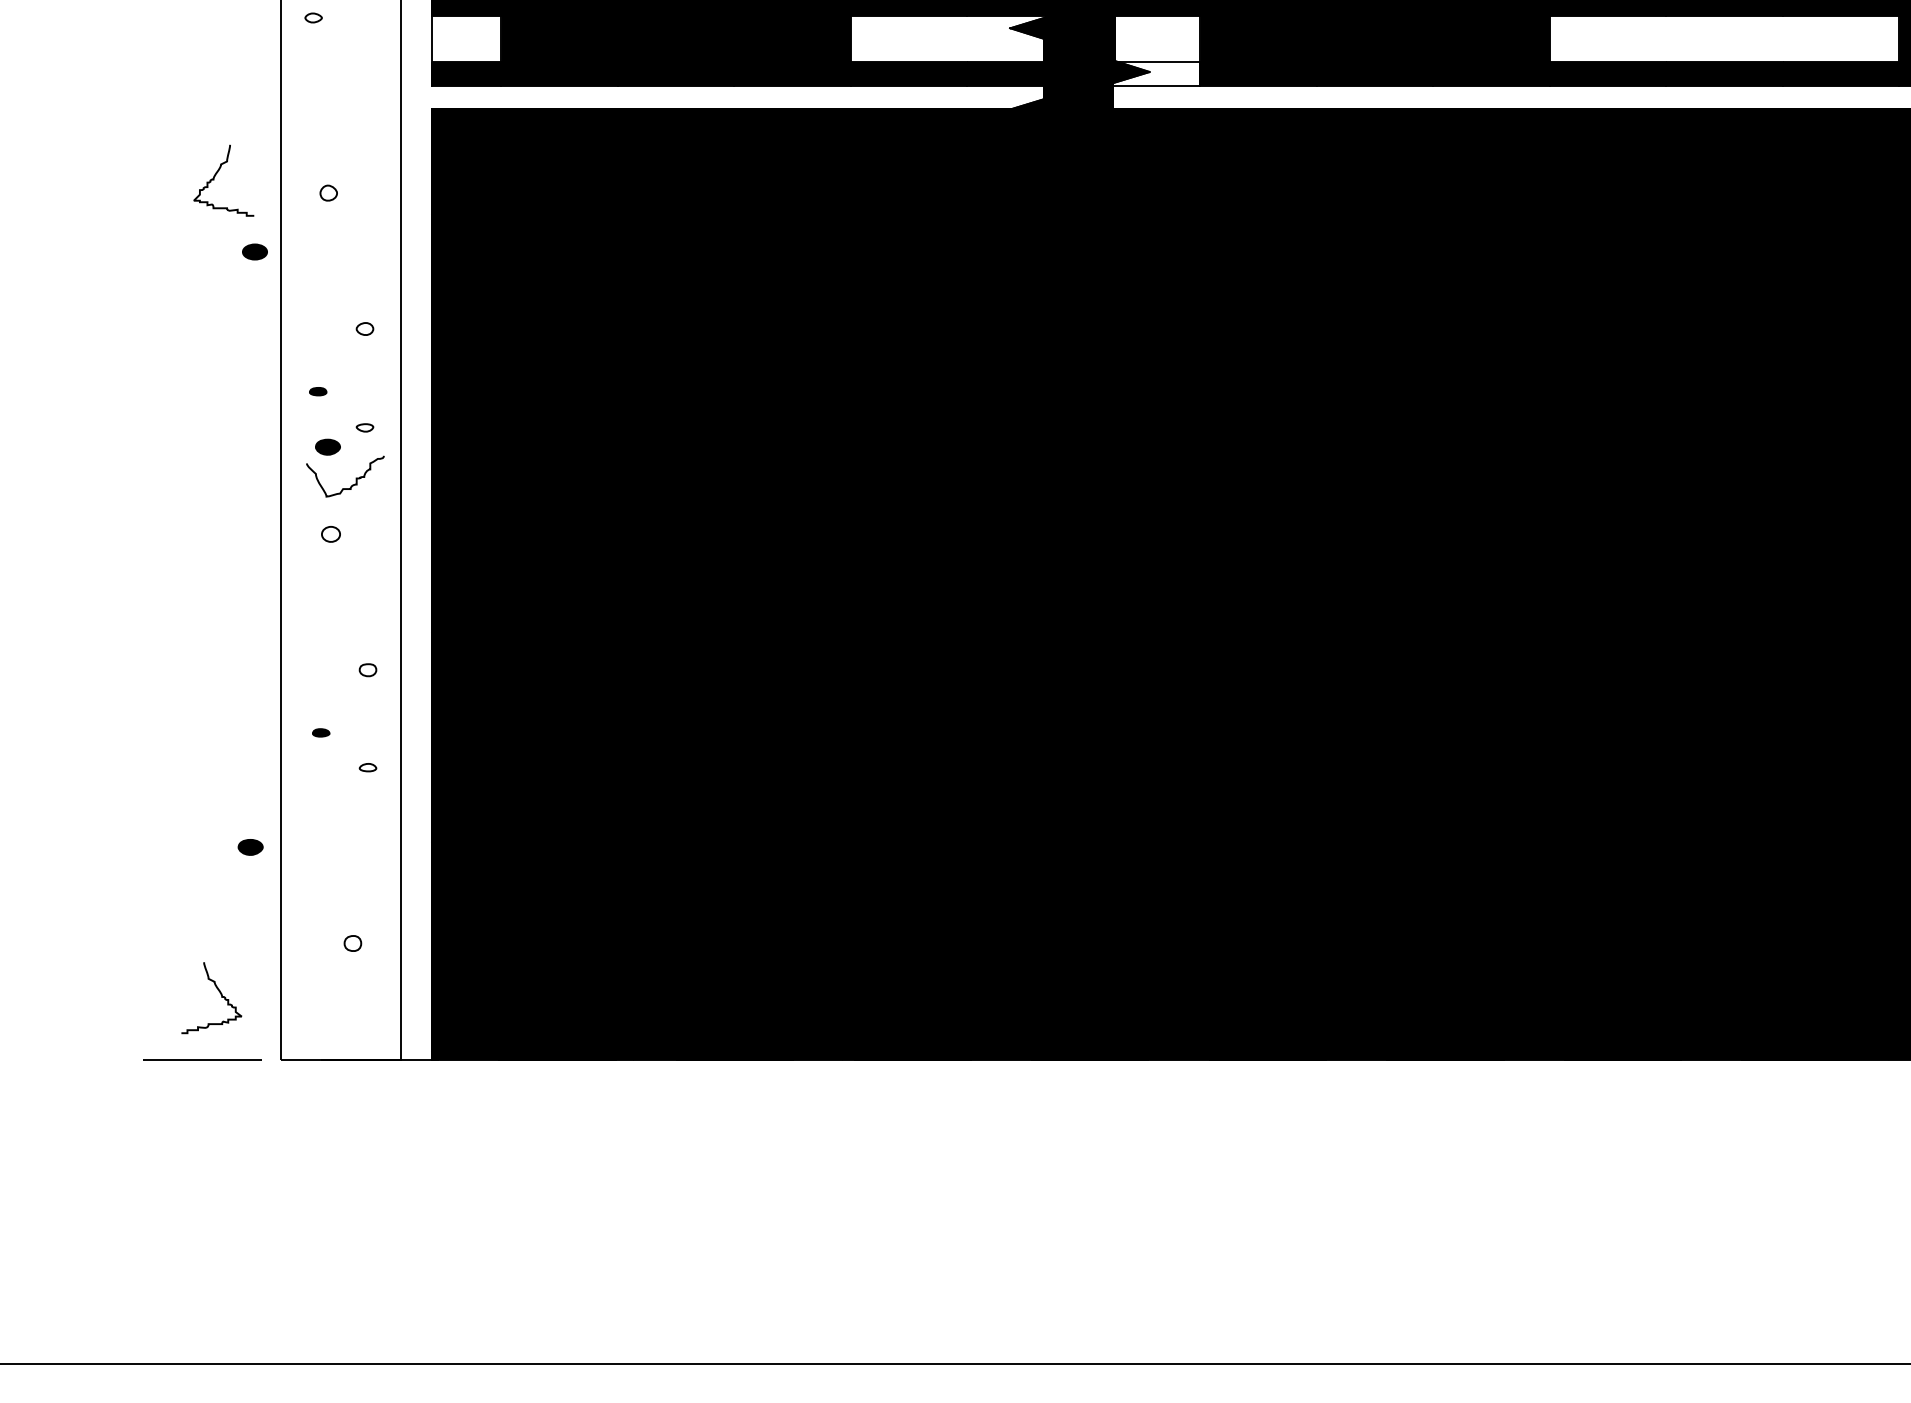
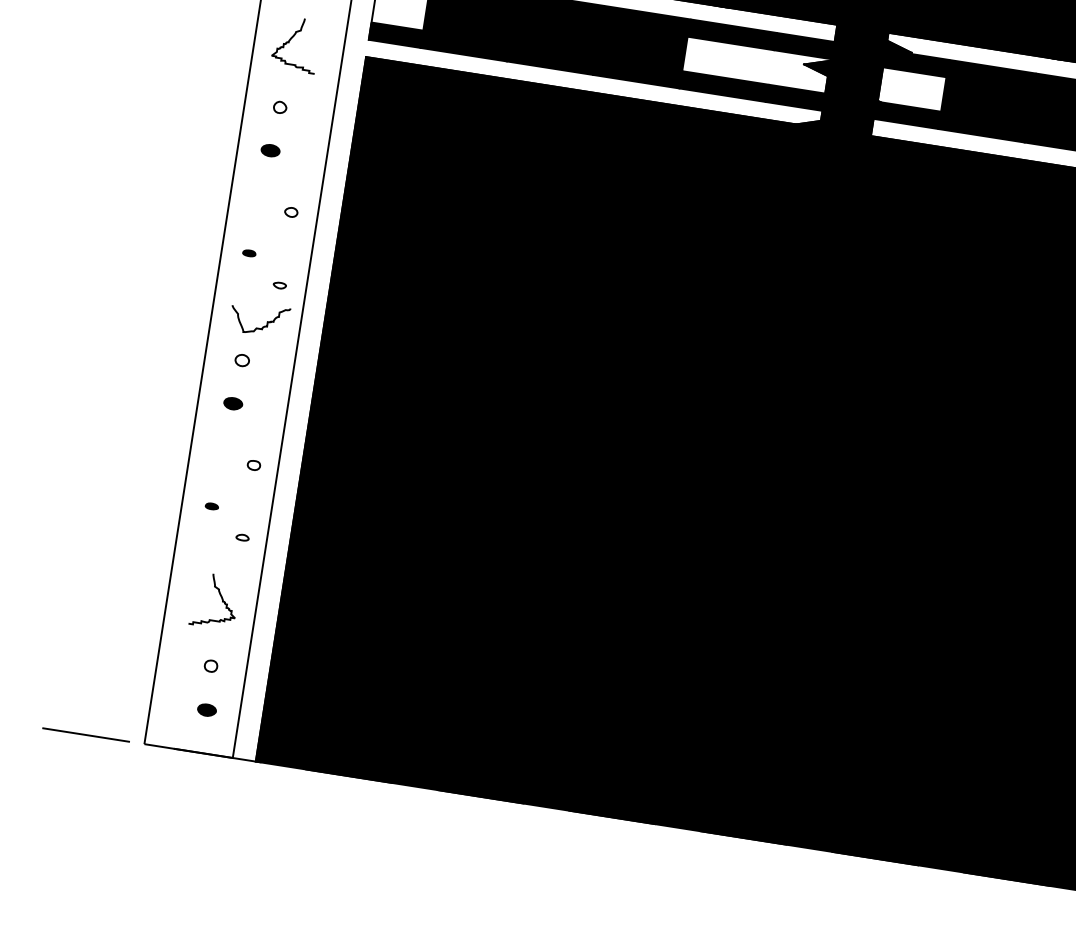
fill: (1141, 73) -> (896, 113), added
curve: (216, 175) -> (291, 39), moved
part: (254, 251) -> (270, 150), moved
part: (327, 446) -> (232, 403), moved
part: (250, 847) -> (206, 710), moved
curve: (220, 994) -> (221, 599), moved

